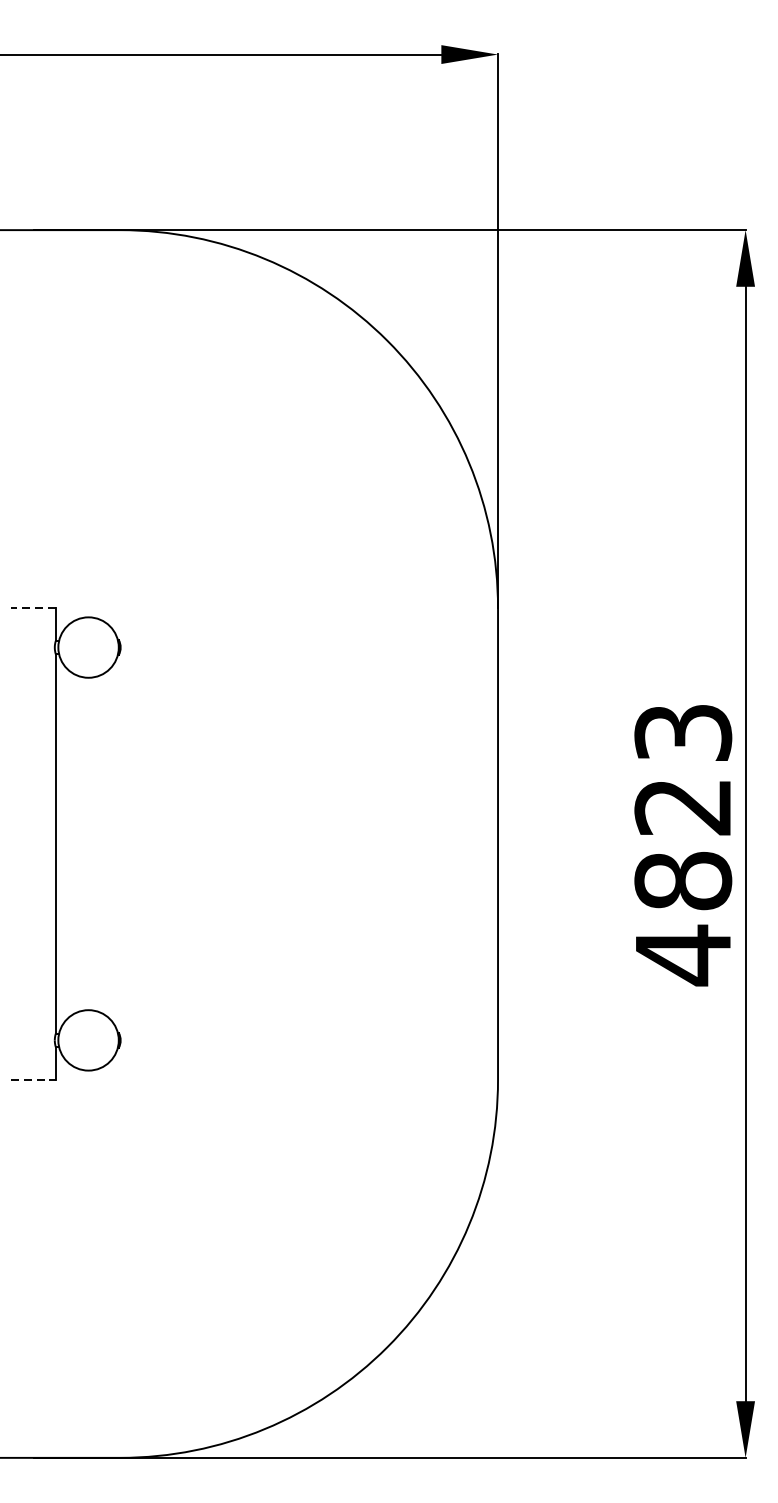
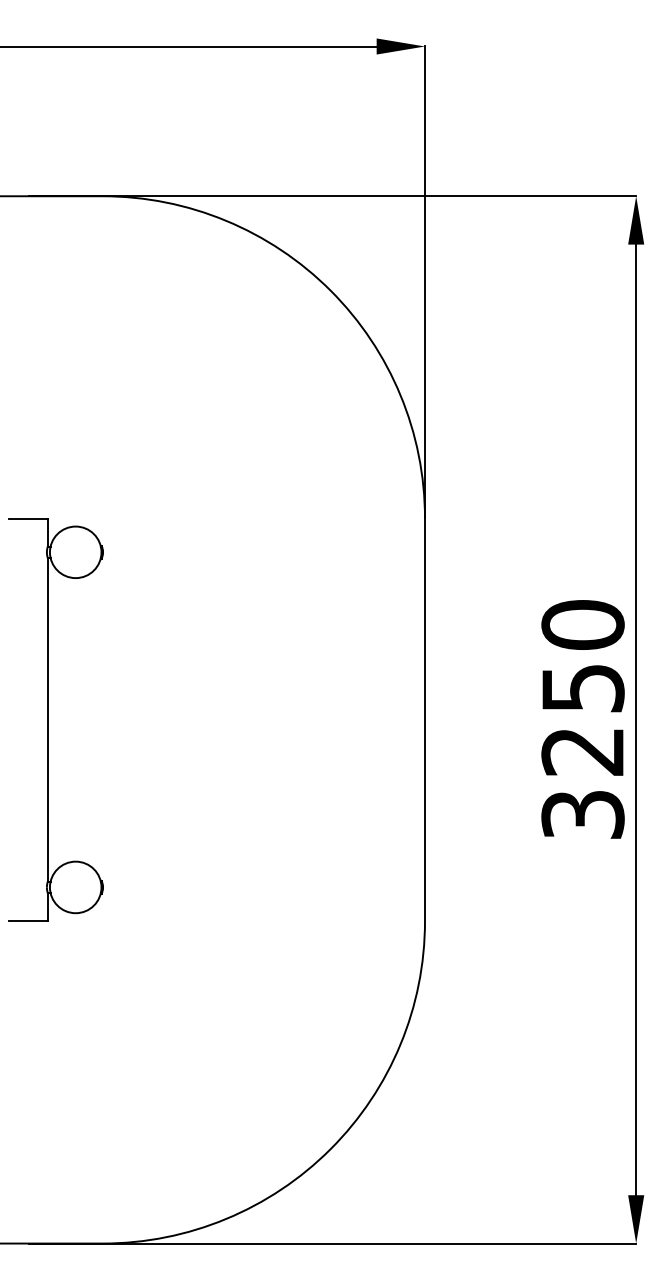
line: (33, 607) -> (28, 518), dashed -> solid
text: (682, 844) -> (582, 720), 4823 -> 3250
line: (34, 1080) -> (29, 921), dashed -> solid

